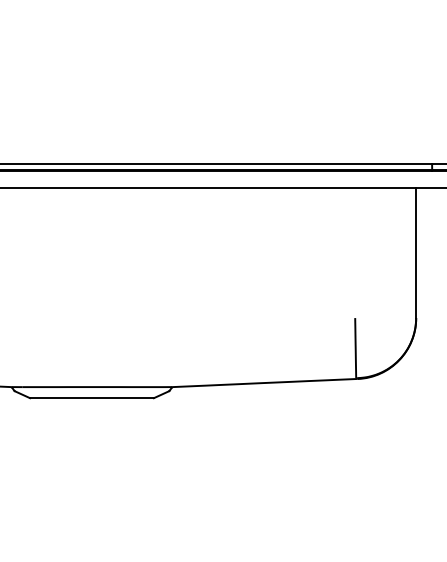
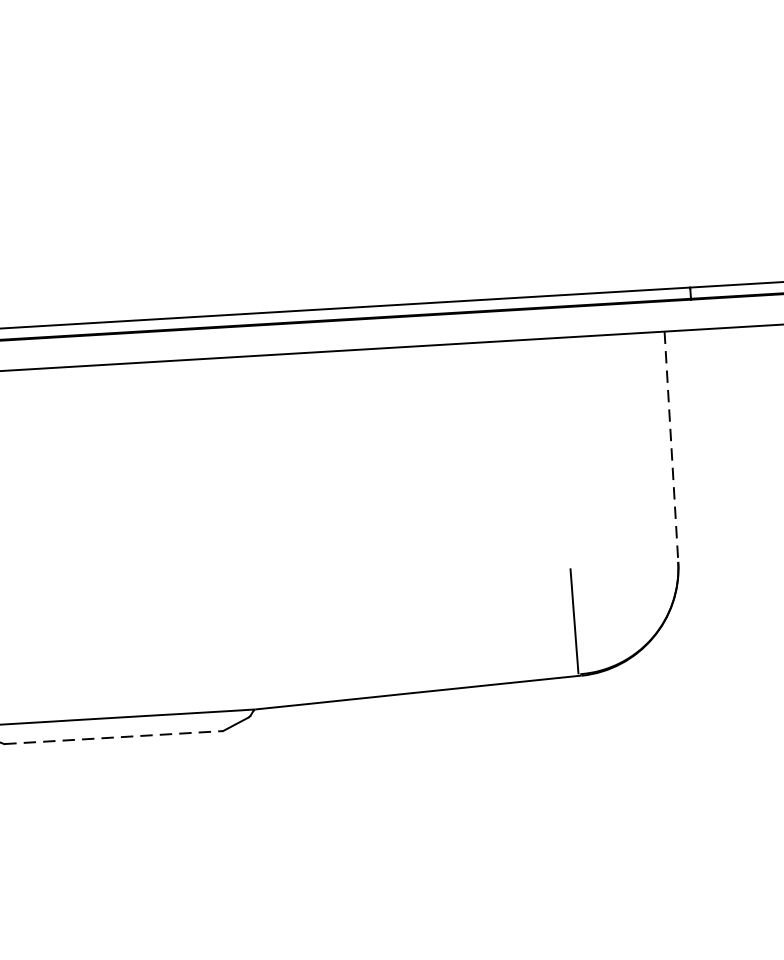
line: (416, 253) -> (672, 447), solid -> dashed
line: (92, 398) -> (114, 738), solid -> dashed

